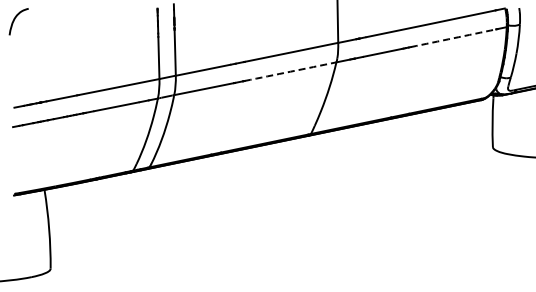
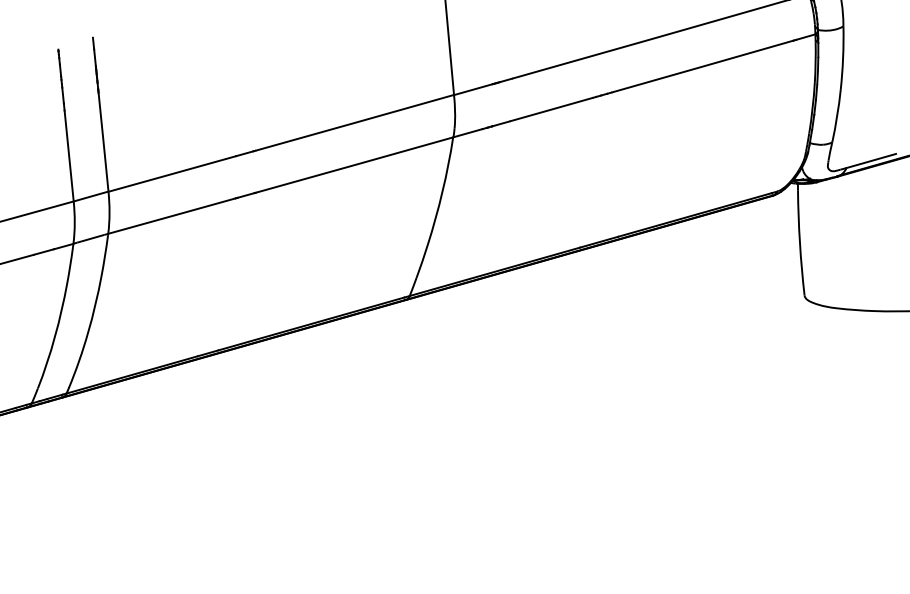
arc: (453, 38) -> (702, 67), dashed -> solid
arc: (290, 71) -> (355, 164), dashed -> solid

